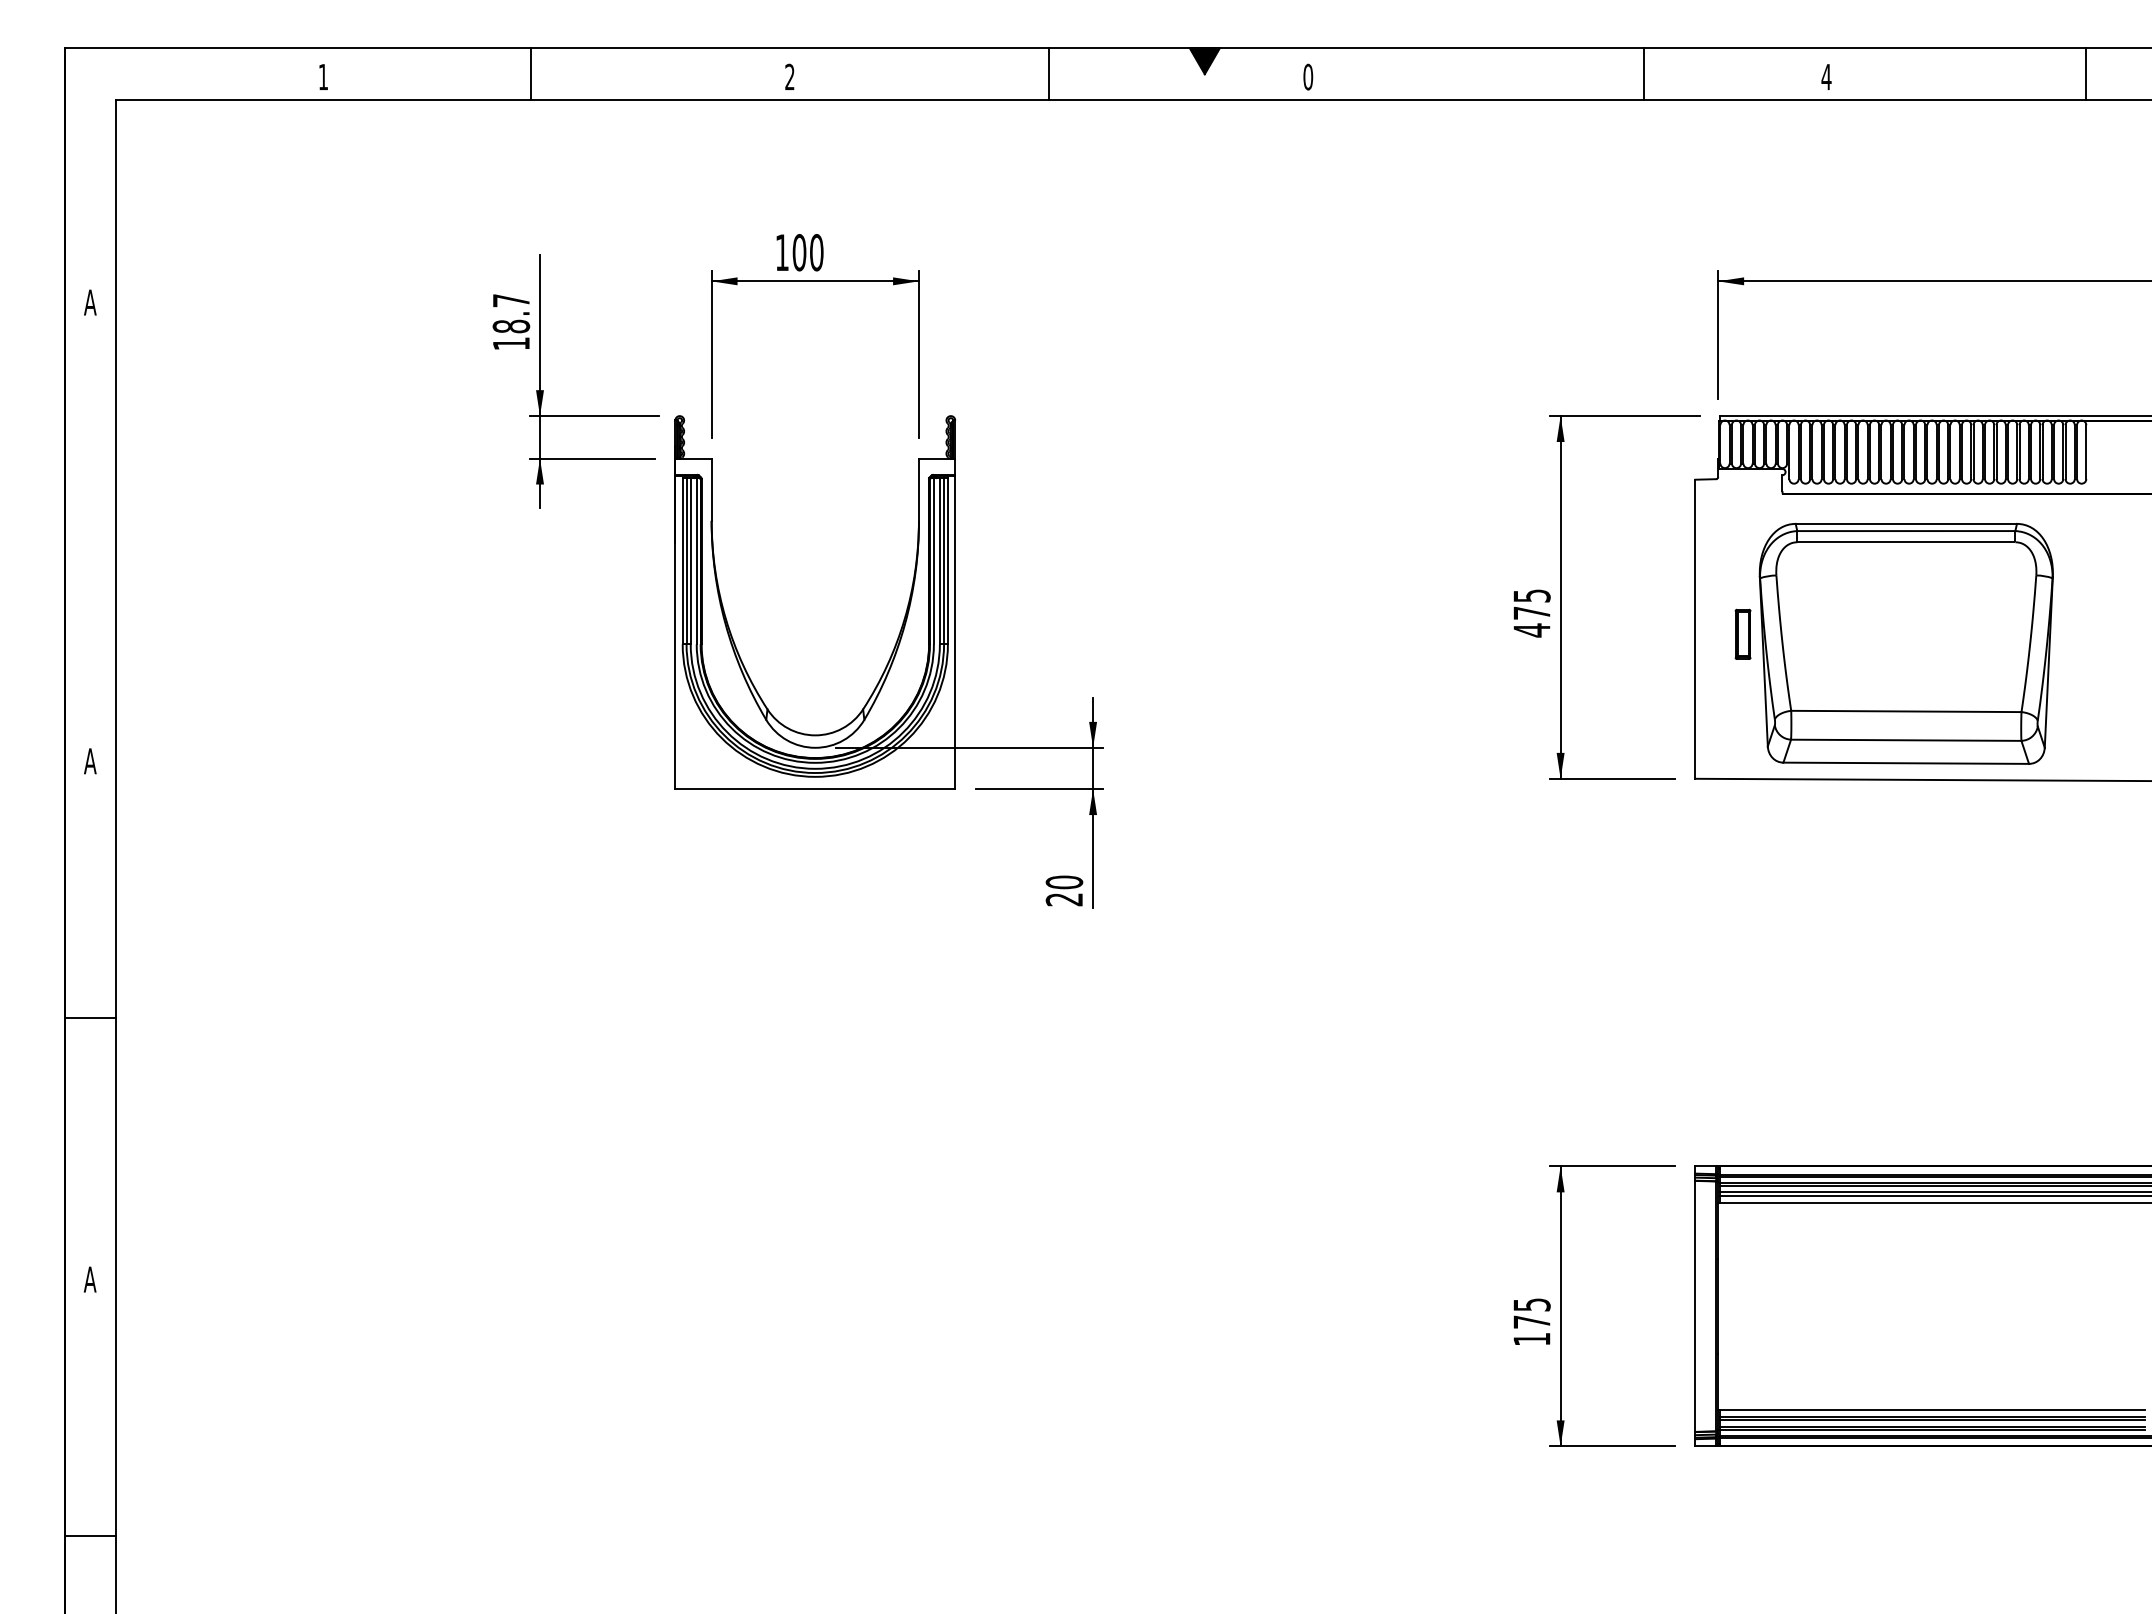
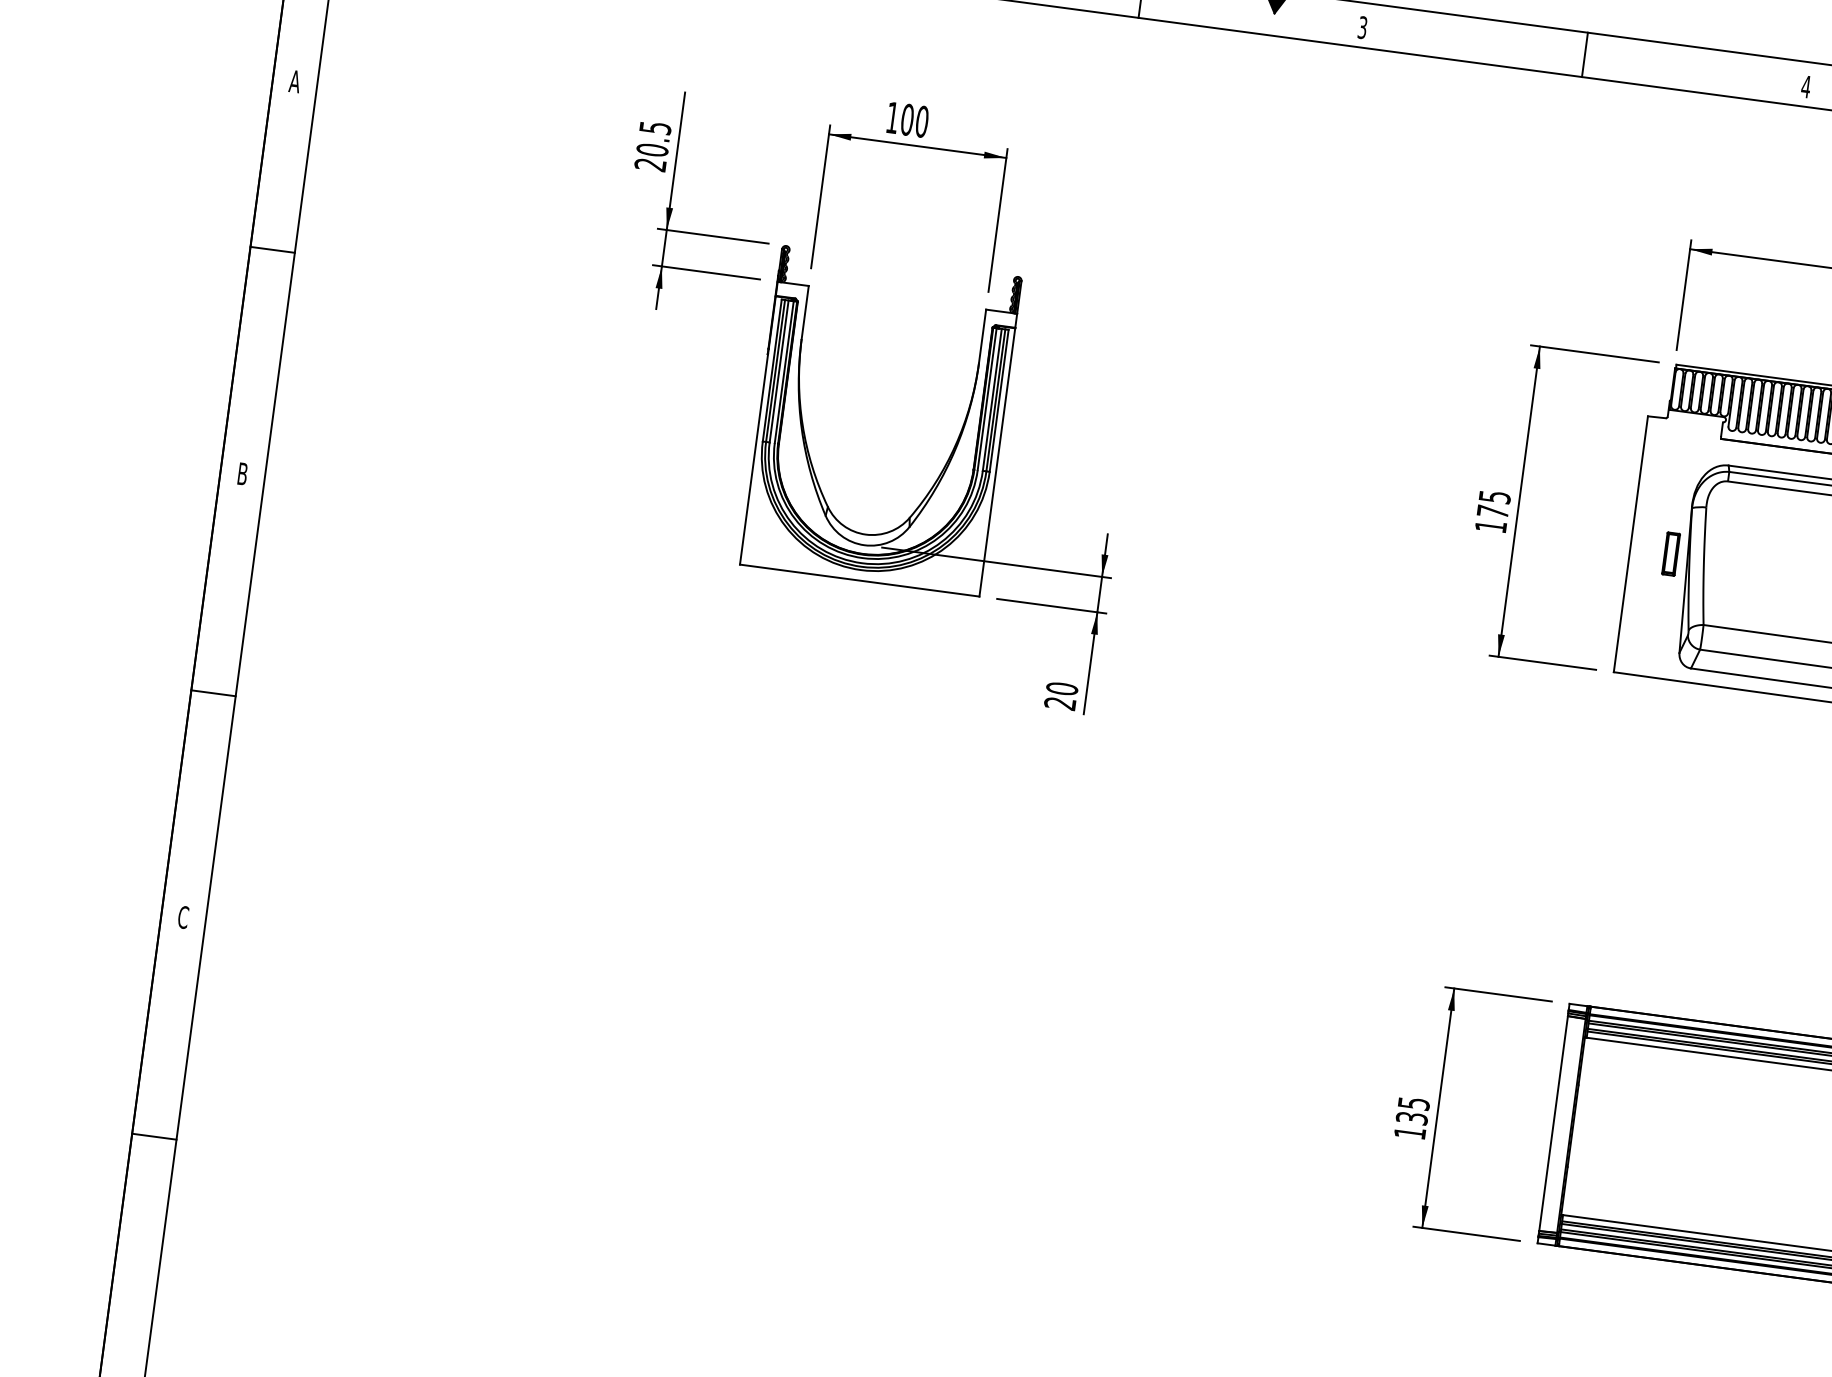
line: (1643, 74) -> (1584, 55), moved
text: (1308, 76) -> (1363, 27), 0 -> 3
text: (511, 322) -> (653, 146), 18.7 -> 20.5
line: (90, 499) -> (272, 250), added
text: (1531, 630) -> (1490, 526), 475 -> 175
text: (90, 761) -> (242, 474), A -> B
text: (89, 1279) -> (182, 917), A -> C
text: (1531, 1321) -> (1411, 1117), 175 -> 135

